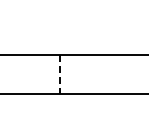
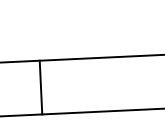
line: (59, 74) -> (40, 87), dashed -> solid

